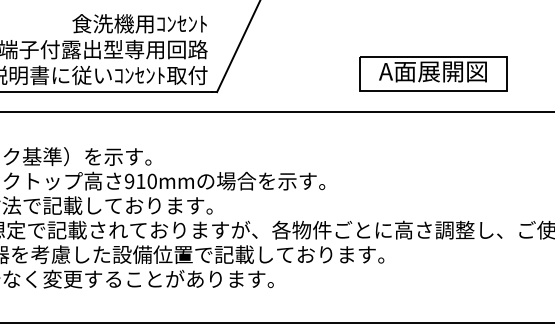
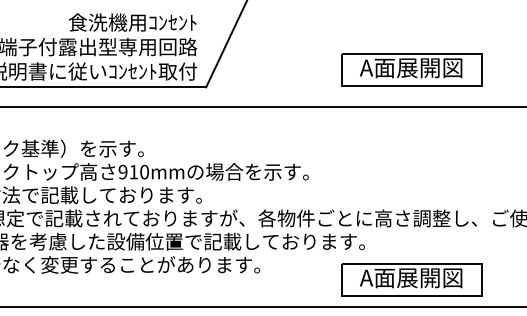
part: (433, 294) -> (411, 279), added

